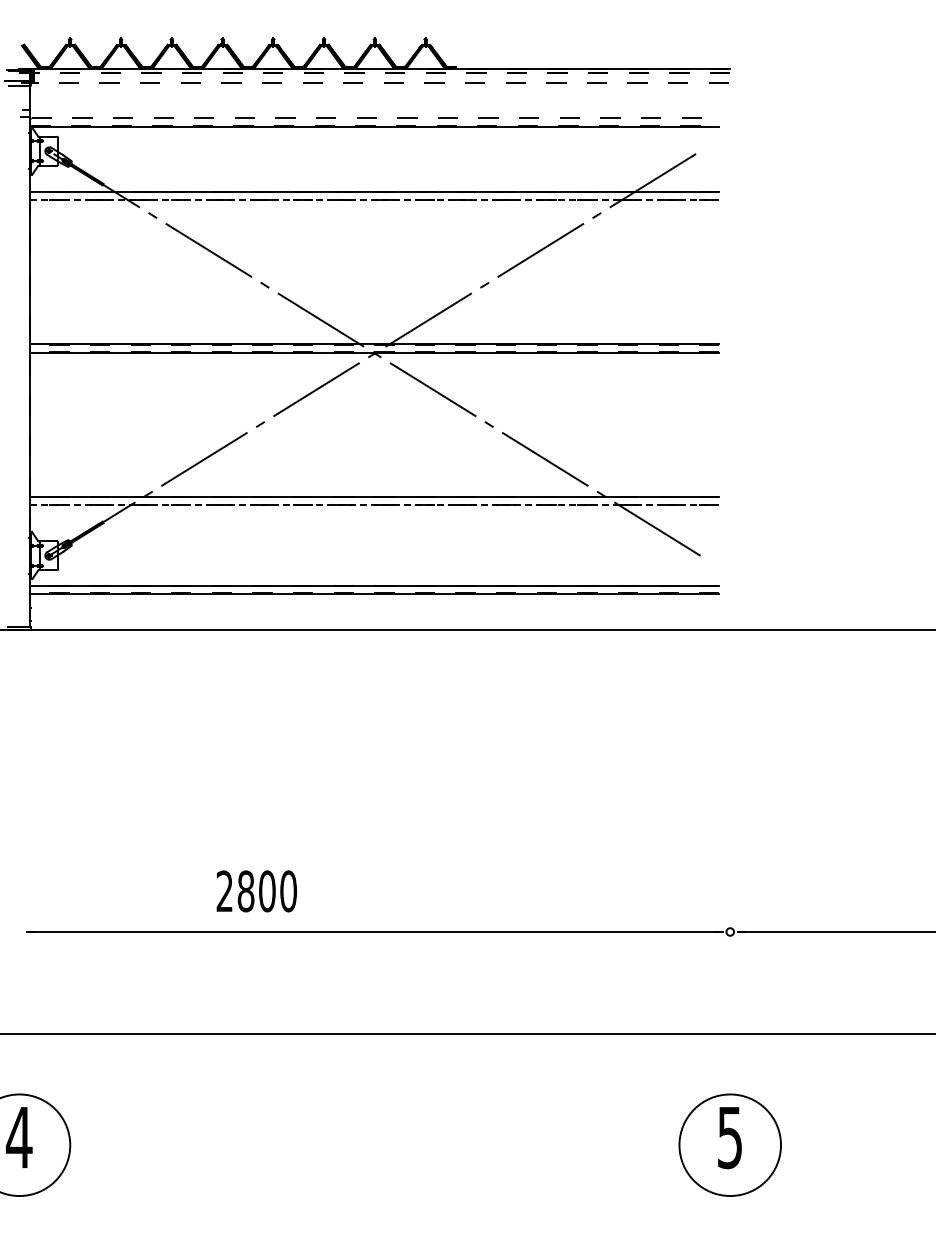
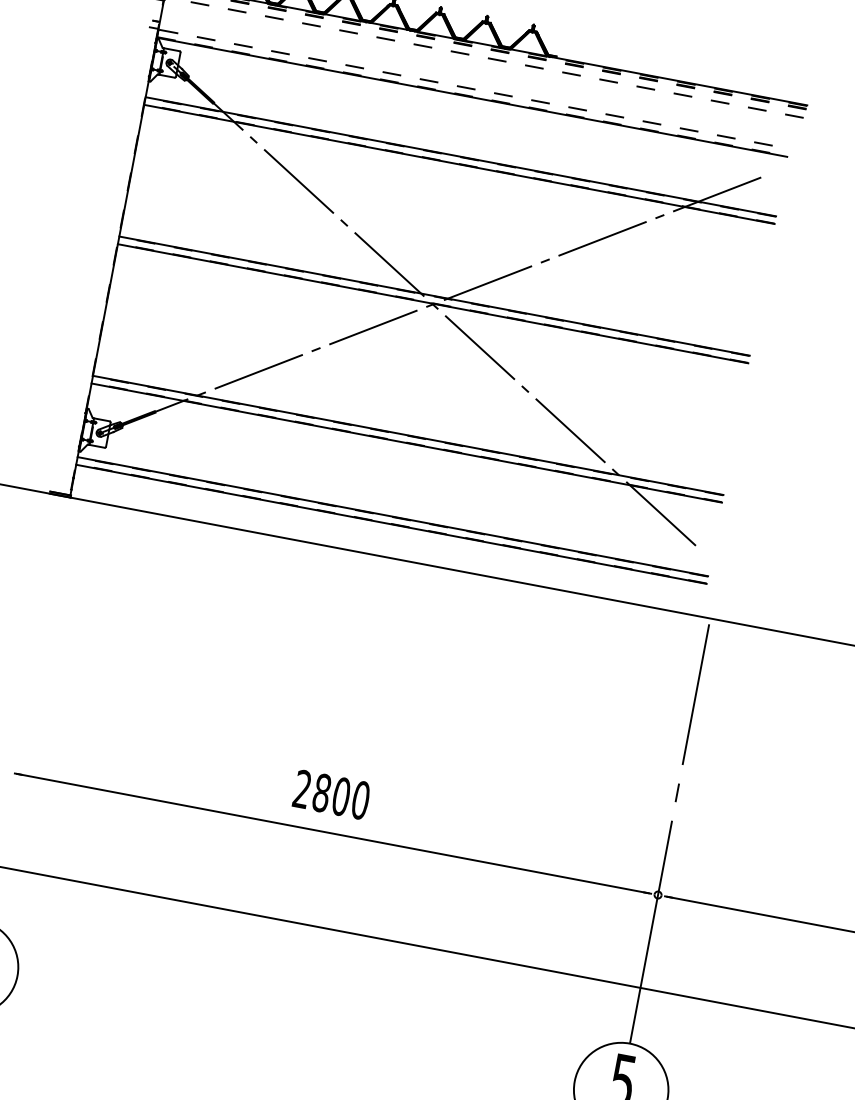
line: (374, 200) -> (459, 164), dashed -> solid
line: (374, 505) -> (406, 443), dashed -> solid
line: (730, 865) -> (669, 834), added
text: (256, 891) -> (331, 794), moved

